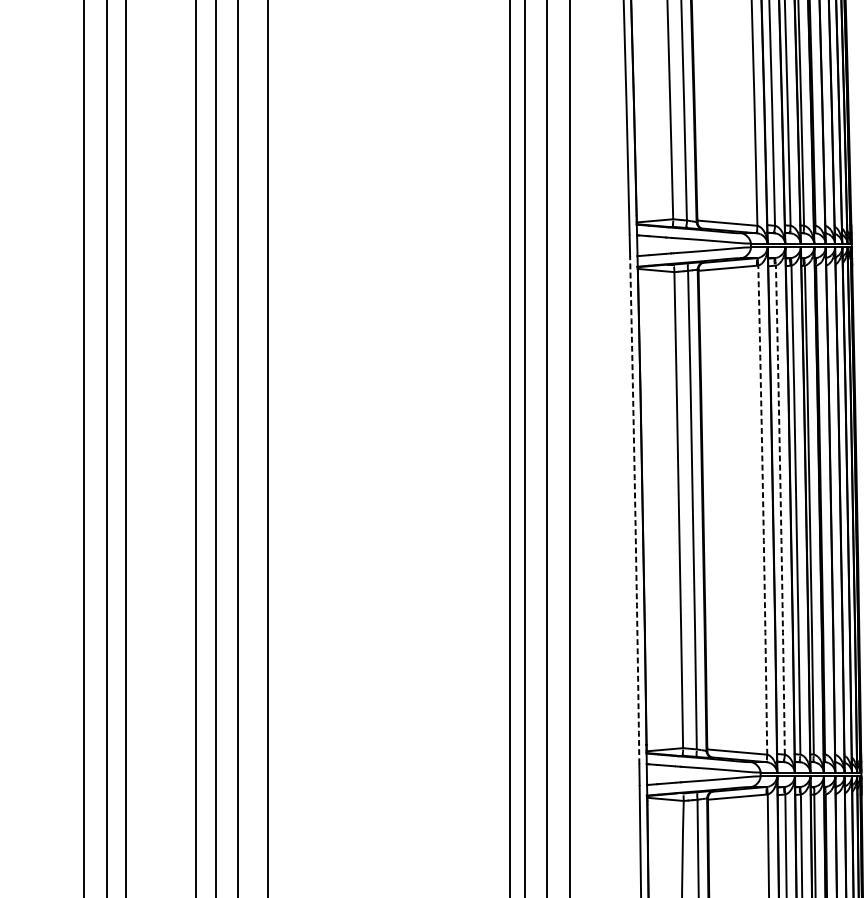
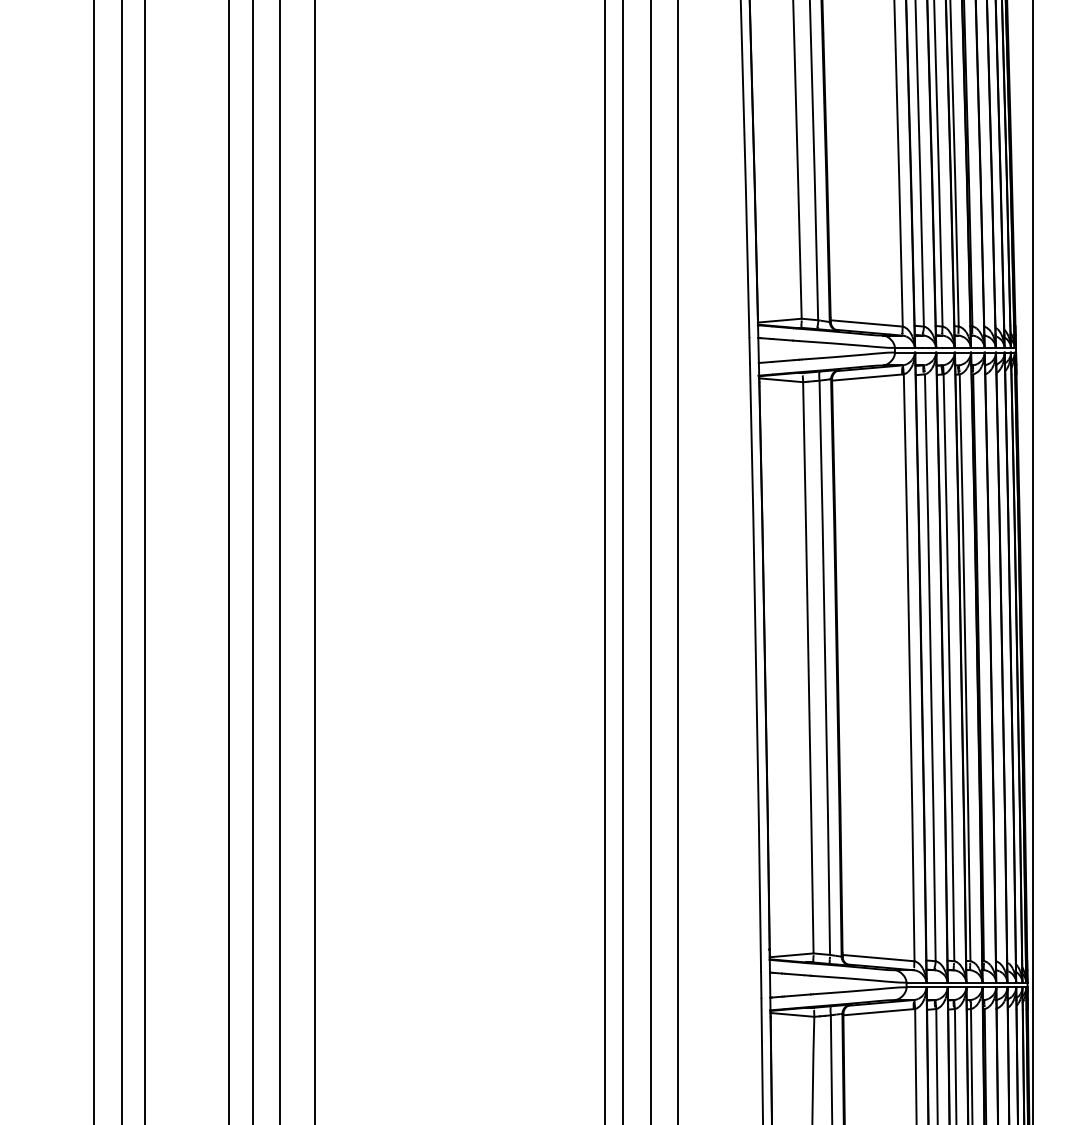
arc: (635, 509) -> (756, 667), dashed -> solid
arc: (763, 509) -> (909, 667), dashed -> solid
arc: (780, 509) -> (930, 667), dashed -> solid

